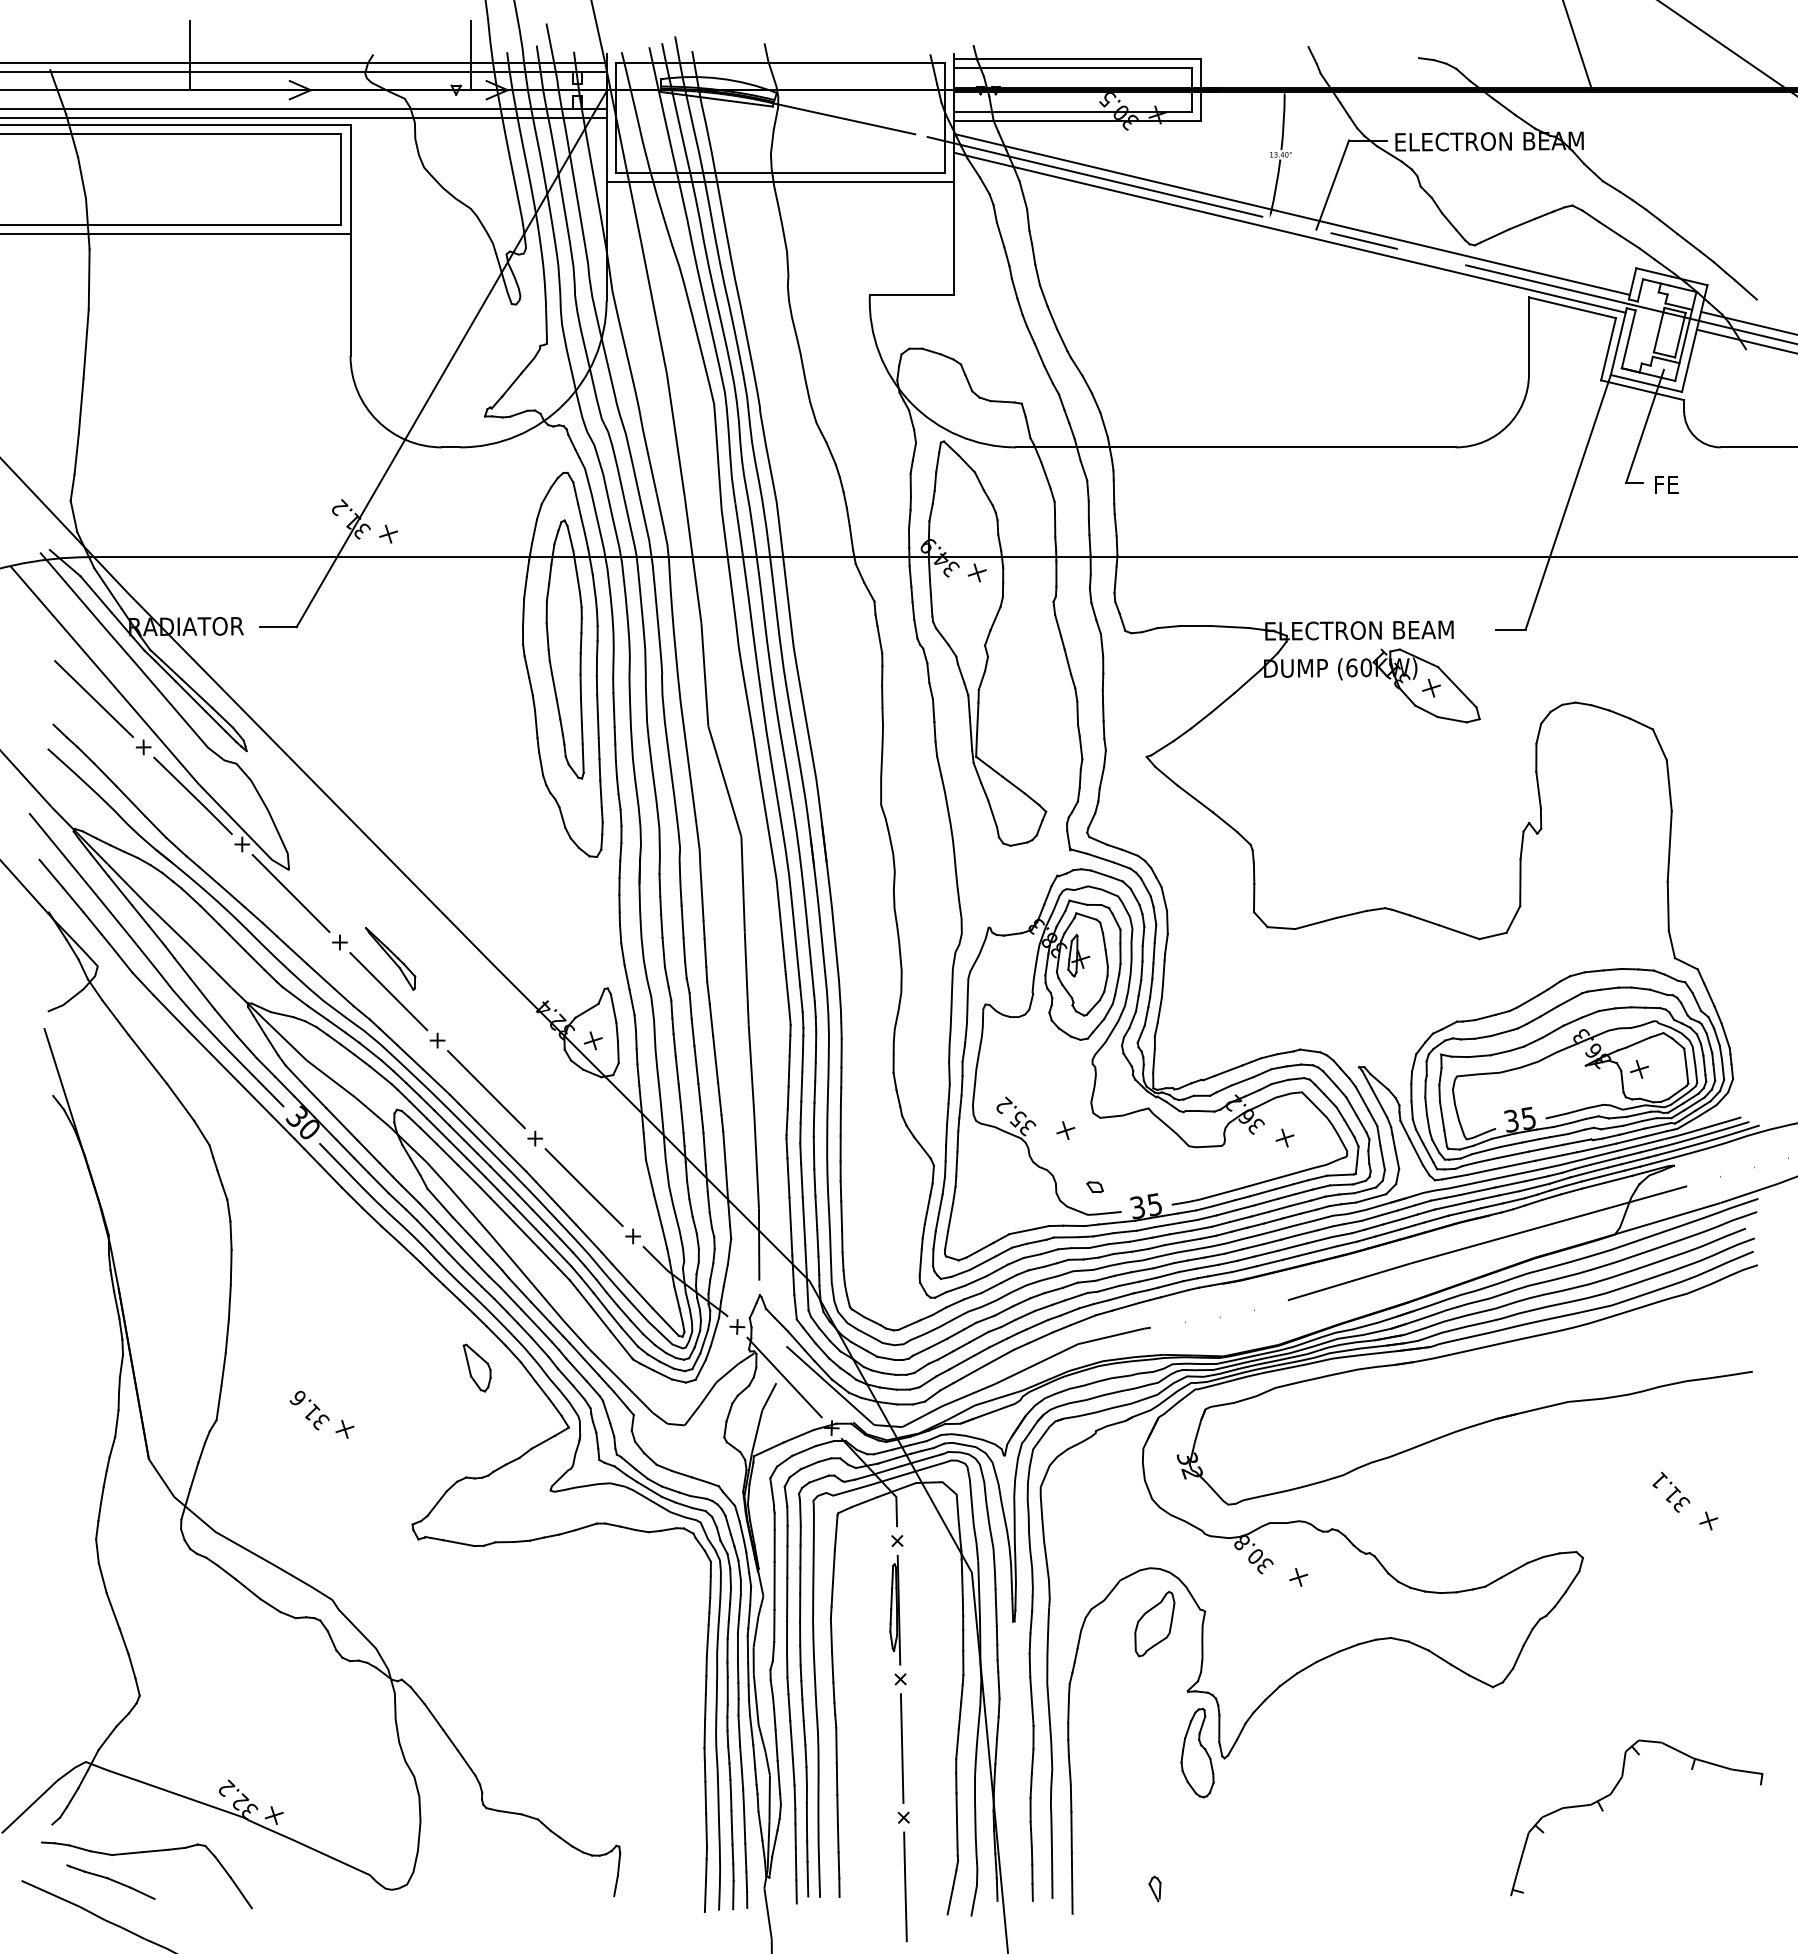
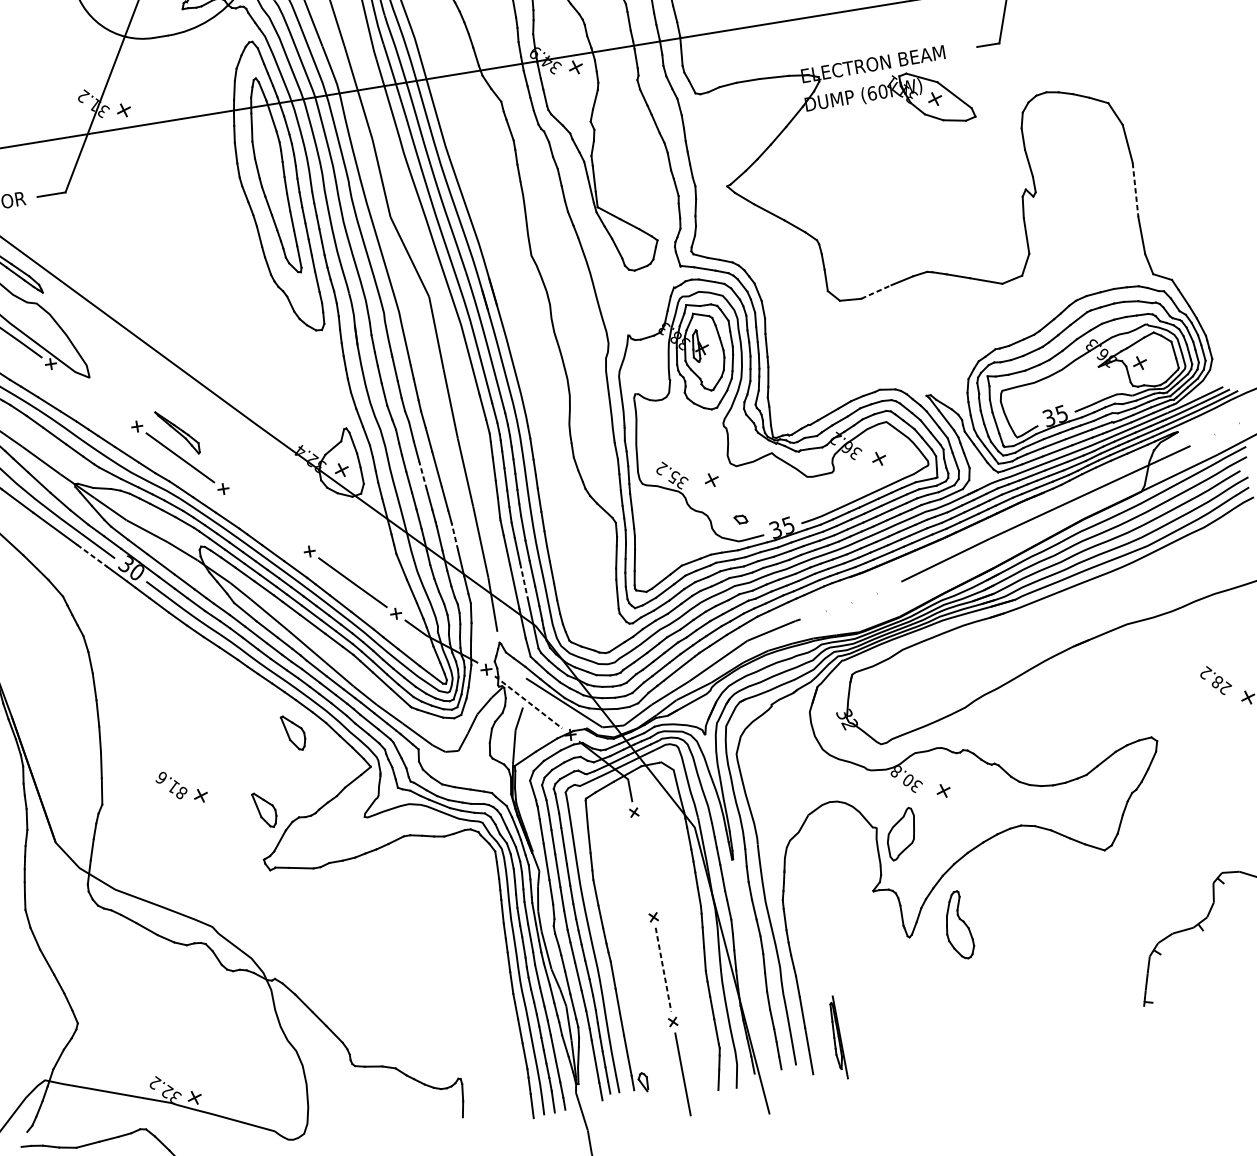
line: (1669, 846) -> (1135, 190), solid -> dashed
line: (290, 893) -> (93, 395), removed
line: (1316, 923) -> (876, 291), solid -> dashed
line: (696, 1065) -> (423, 476), solid -> dashed
line: (486, 1089) -> (266, 520), removed
line: (255, 1099) -> (92, 556), solid -> dashed
line: (724, 1149) -> (454, 536), solid -> dashed
line: (804, 1220) -> (524, 580), solid -> dashed
line: (784, 1377) -> (528, 702), solid -> dashed
text: (321, 1422) -> (182, 793), 31.6 -> 81.6
part: (423, 1460) -> (264, 809), added
text: (1670, 1492) -> (1215, 680), 31.1 -> 28.2
part: (895, 1609) -> (837, 1037), moved
part: (1154, 1624) -> (901, 834), moved
line: (902, 1748) -> (663, 969), solid -> dashed
part: (1197, 1752) -> (958, 925), moved
part: (1154, 1888) -> (642, 1082), moved

